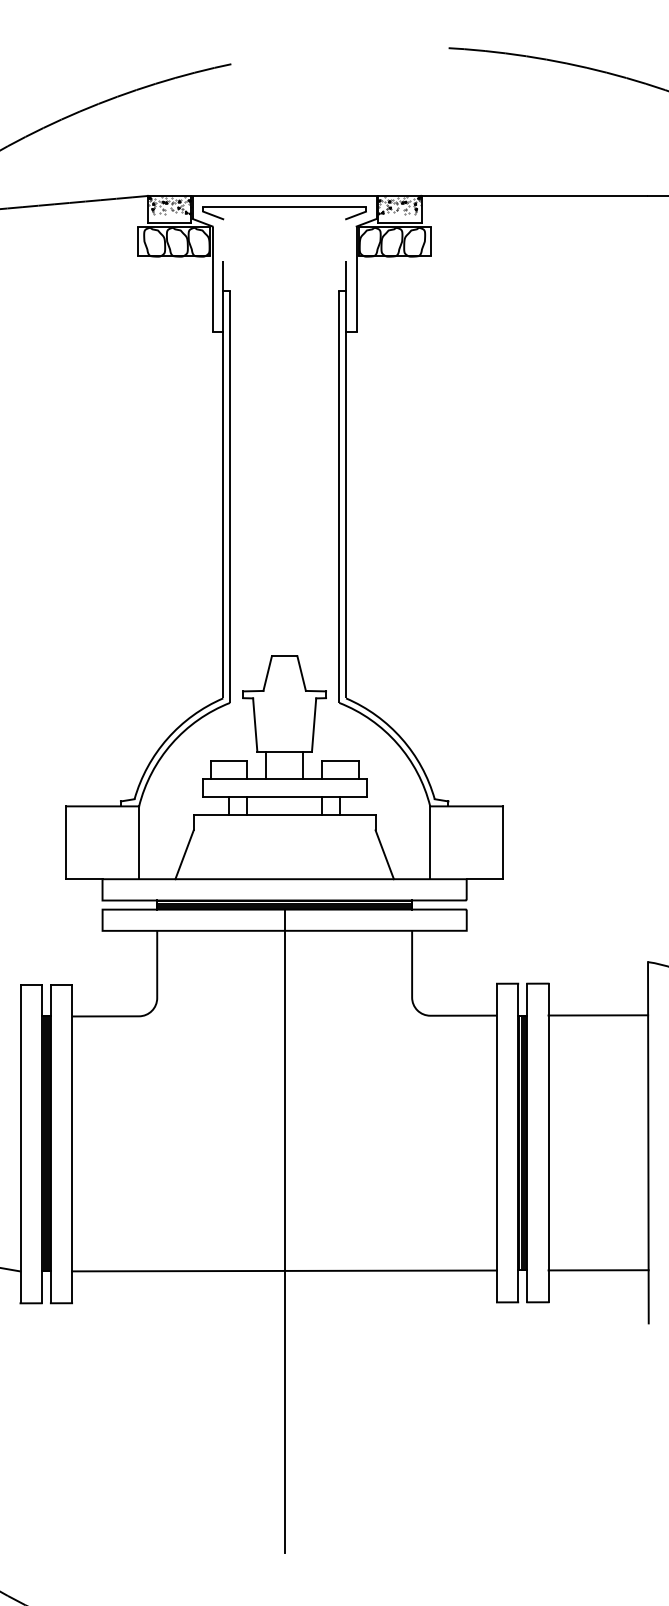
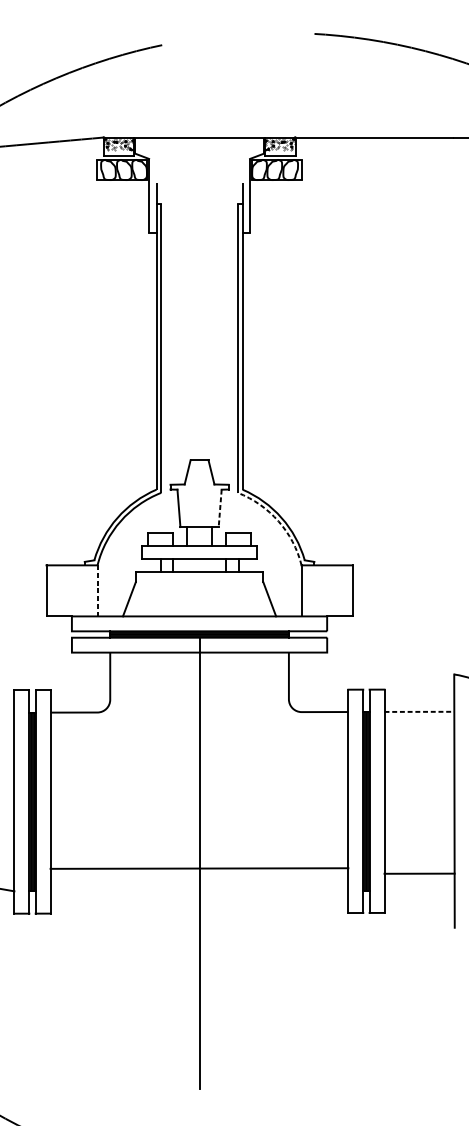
part: (284, 213) -> (199, 149), removed
line: (314, 725) -> (220, 508), solid -> dashed
arc: (397, 743) -> (278, 521), solid -> dashed
line: (139, 842) -> (97, 590), solid -> dashed
line: (598, 1015) -> (419, 711), solid -> dashed
line: (284, 1270) -> (199, 868), moved
line: (598, 1270) -> (419, 873), moved

